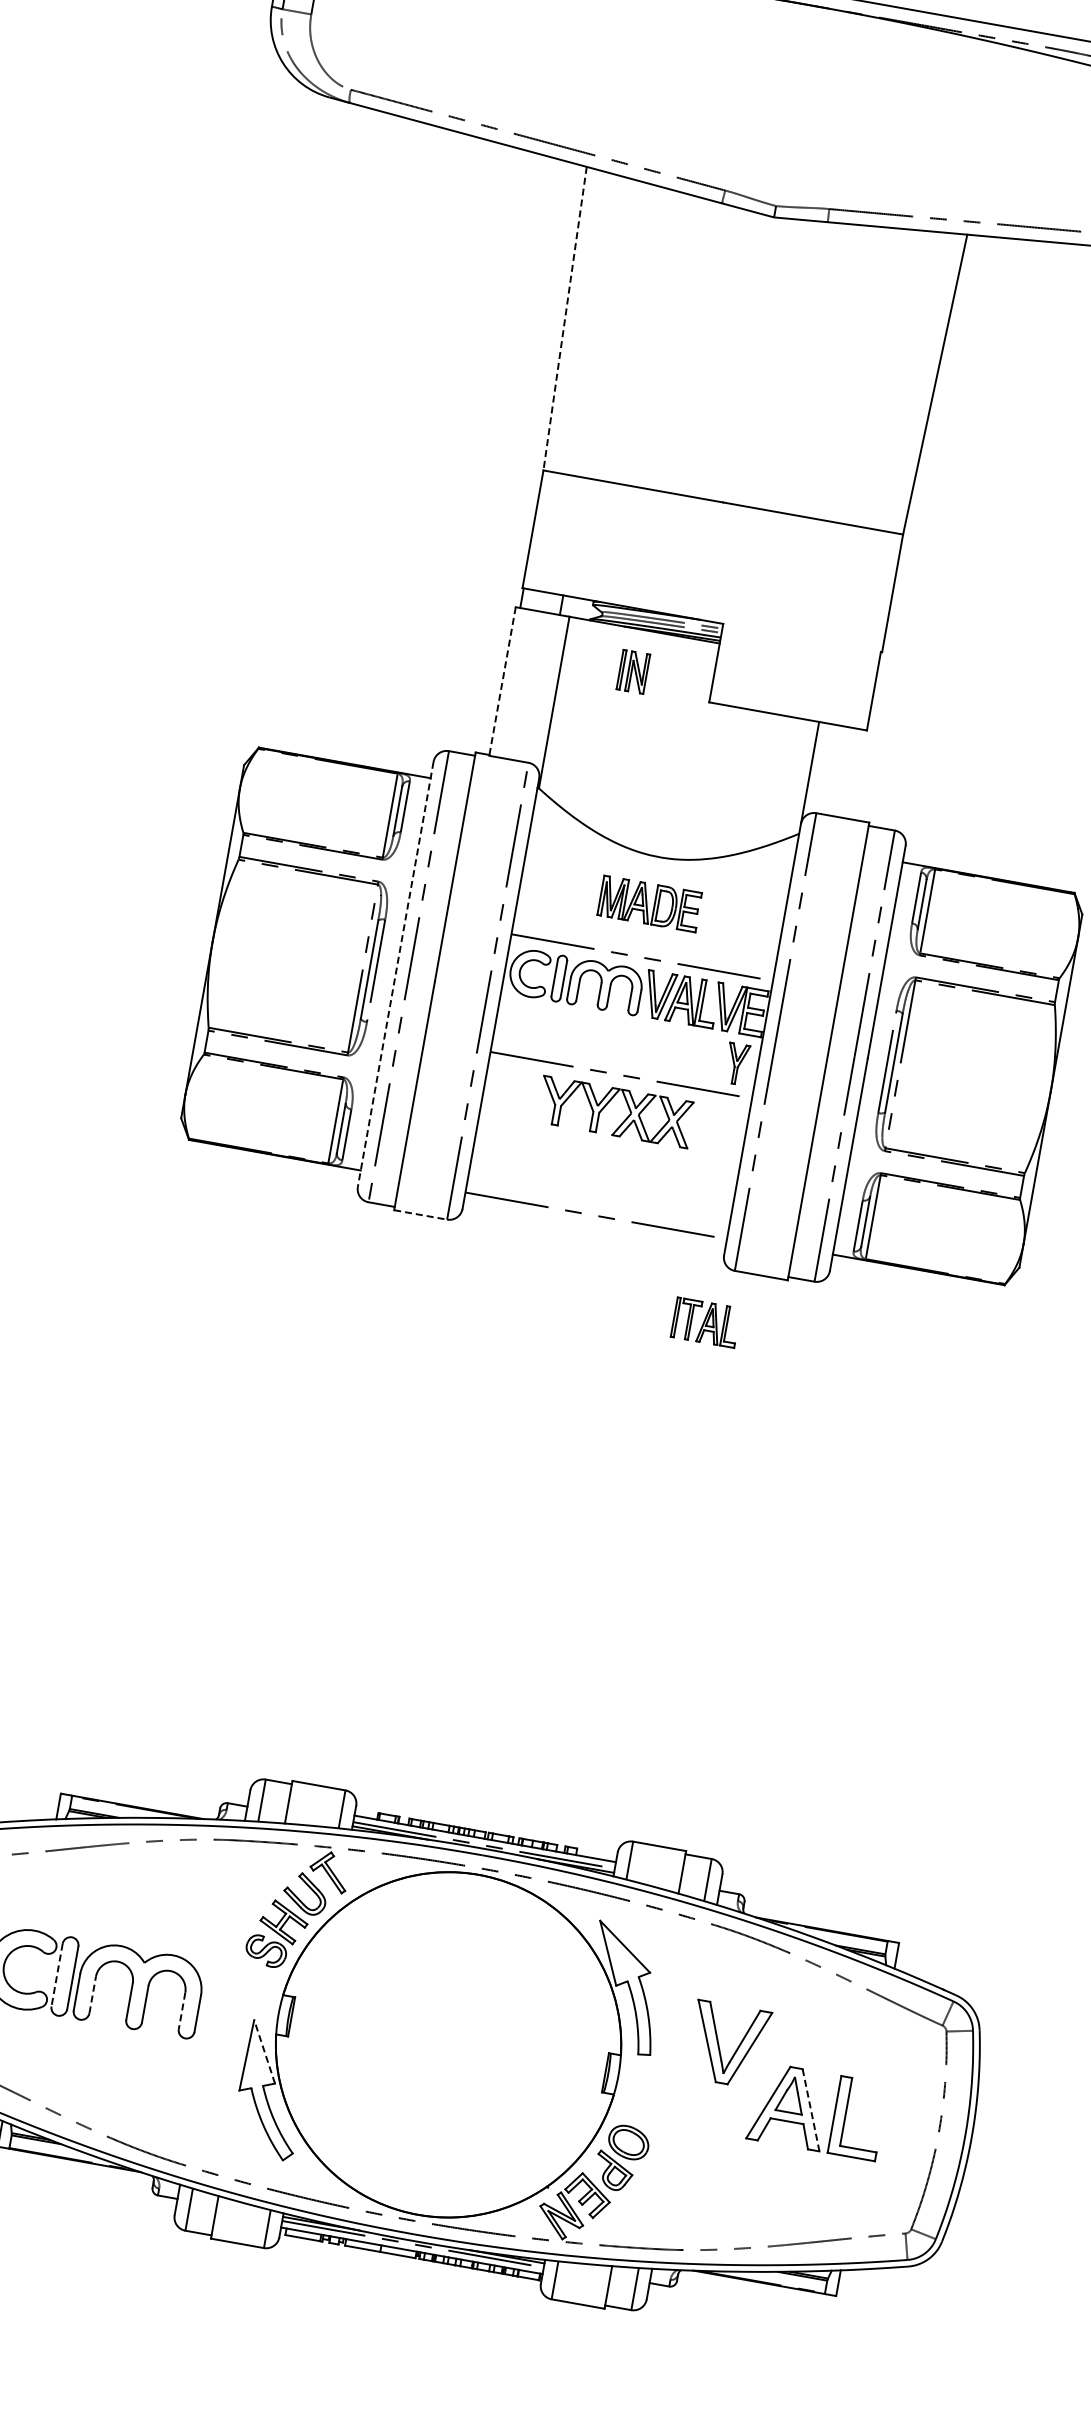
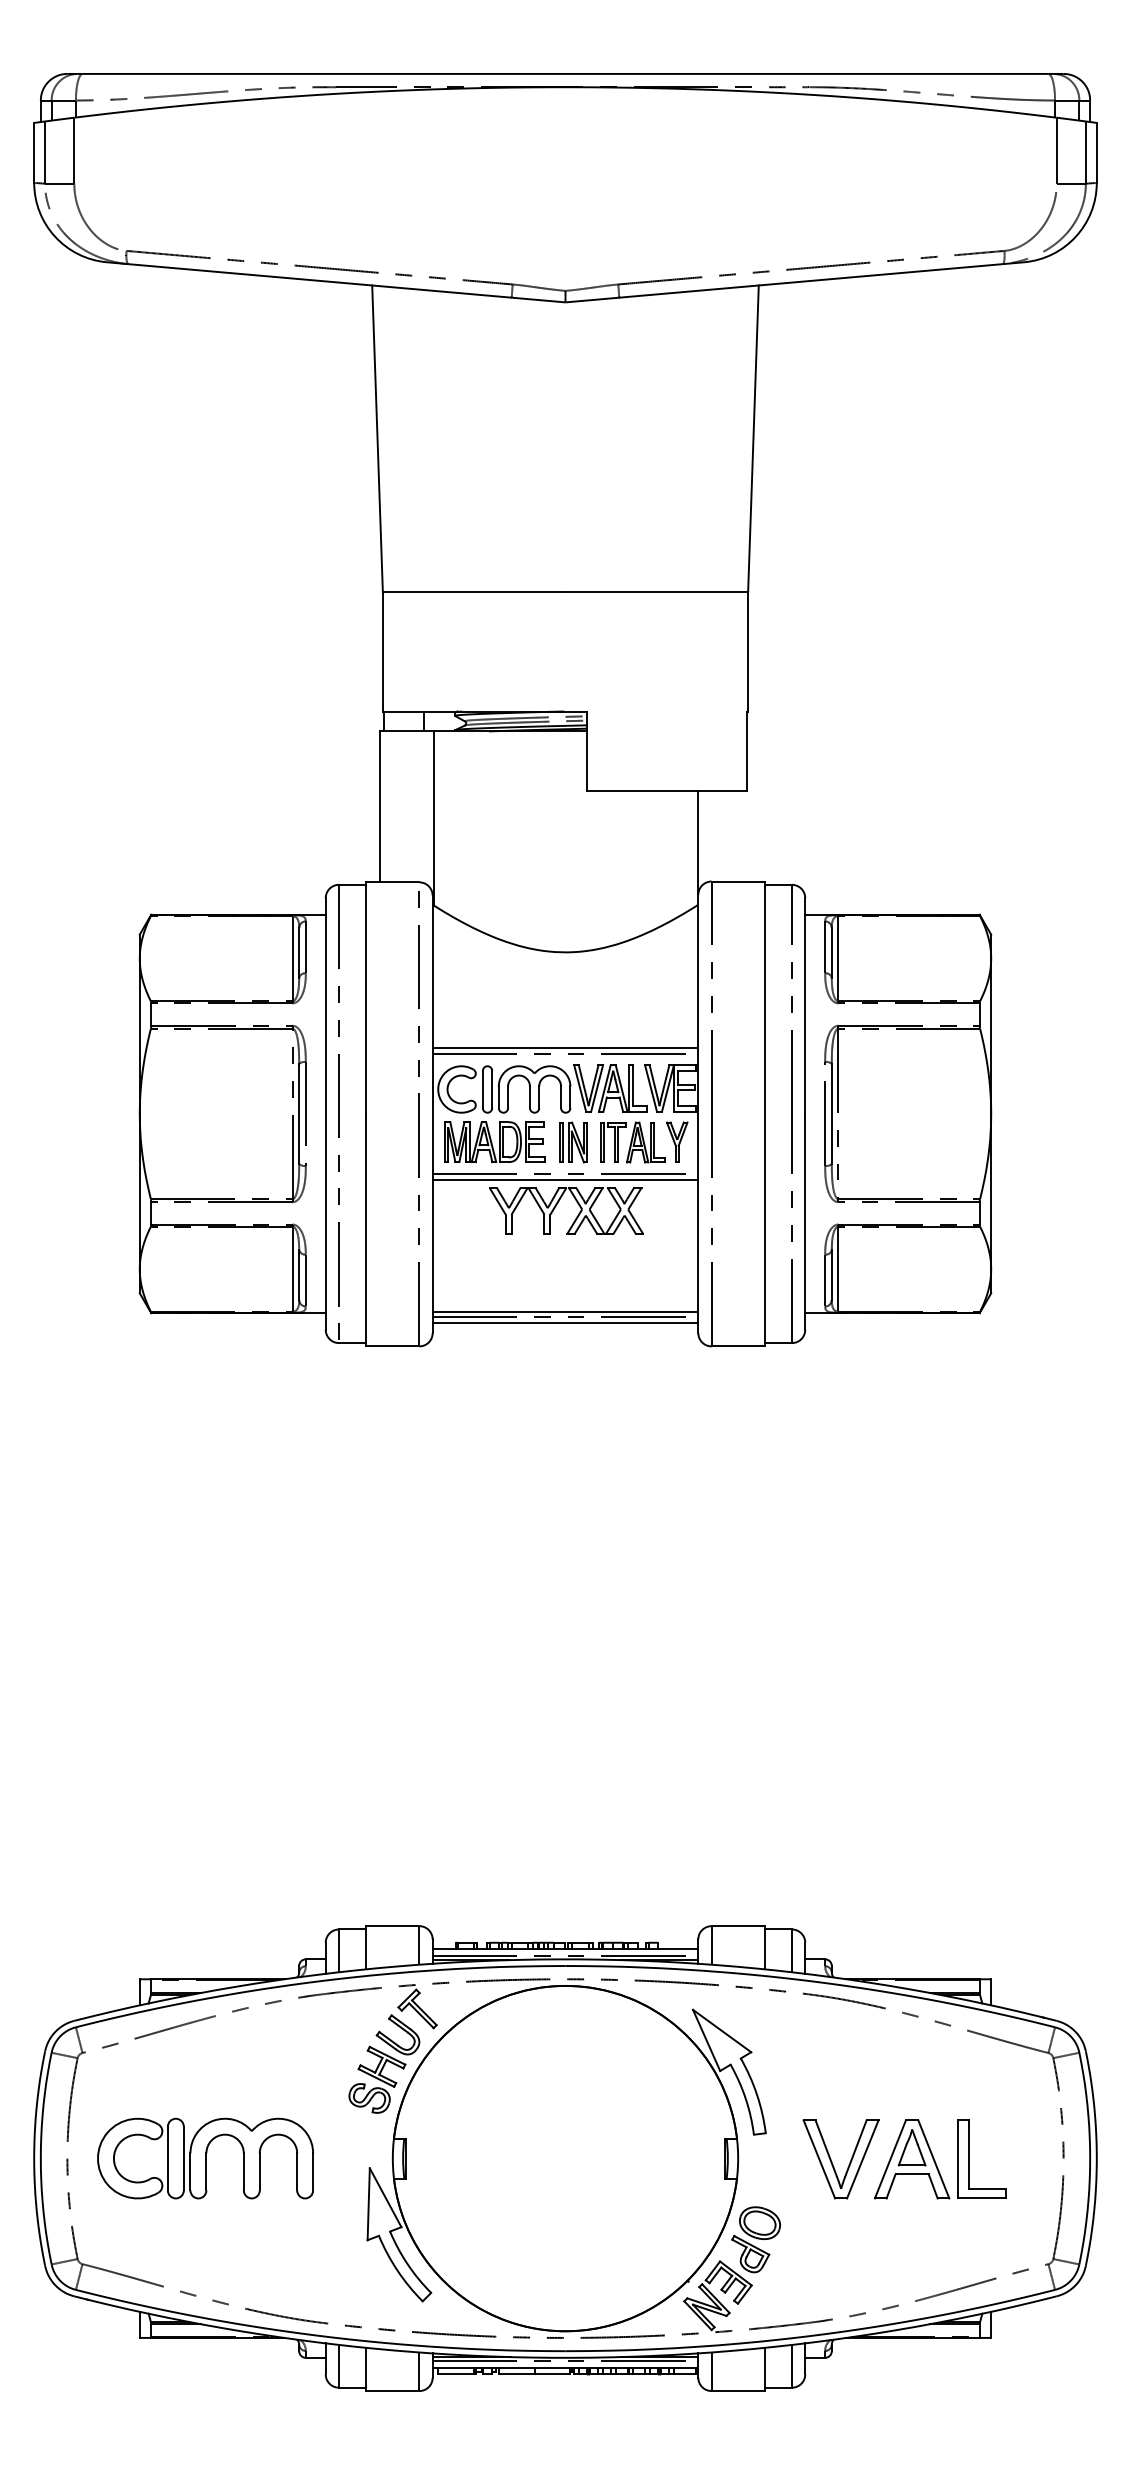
line: (564, 319) -> (377, 439), dashed -> solid
part: (633, 671) -> (573, 1142), moved
line: (502, 682) -> (379, 807), dashed -> solid
part: (649, 903) -> (494, 1141), moved
line: (643, 950) -> (565, 1047), added
line: (395, 973) -> (325, 1113), dashed -> solid
line: (620, 1081) -> (565, 1180), added
line: (596, 1211) -> (565, 1312), added
line: (420, 1215) -> (392, 1346), dashed -> solid
line: (595, 1222) -> (565, 1323), added
part: (705, 1322) -> (632, 1142), moved
line: (56, 1974) -> (167, 2158), dashed -> solid
line: (92, 1994) -> (206, 2171), dashed -> solid
line: (182, 2010) -> (297, 2171), dashed -> solid
part: (719, 2045) -> (832, 2161), moved
line: (264, 2051) -> (385, 2197), dashed -> solid
line: (810, 2110) -> (933, 2159), dashed -> solid

